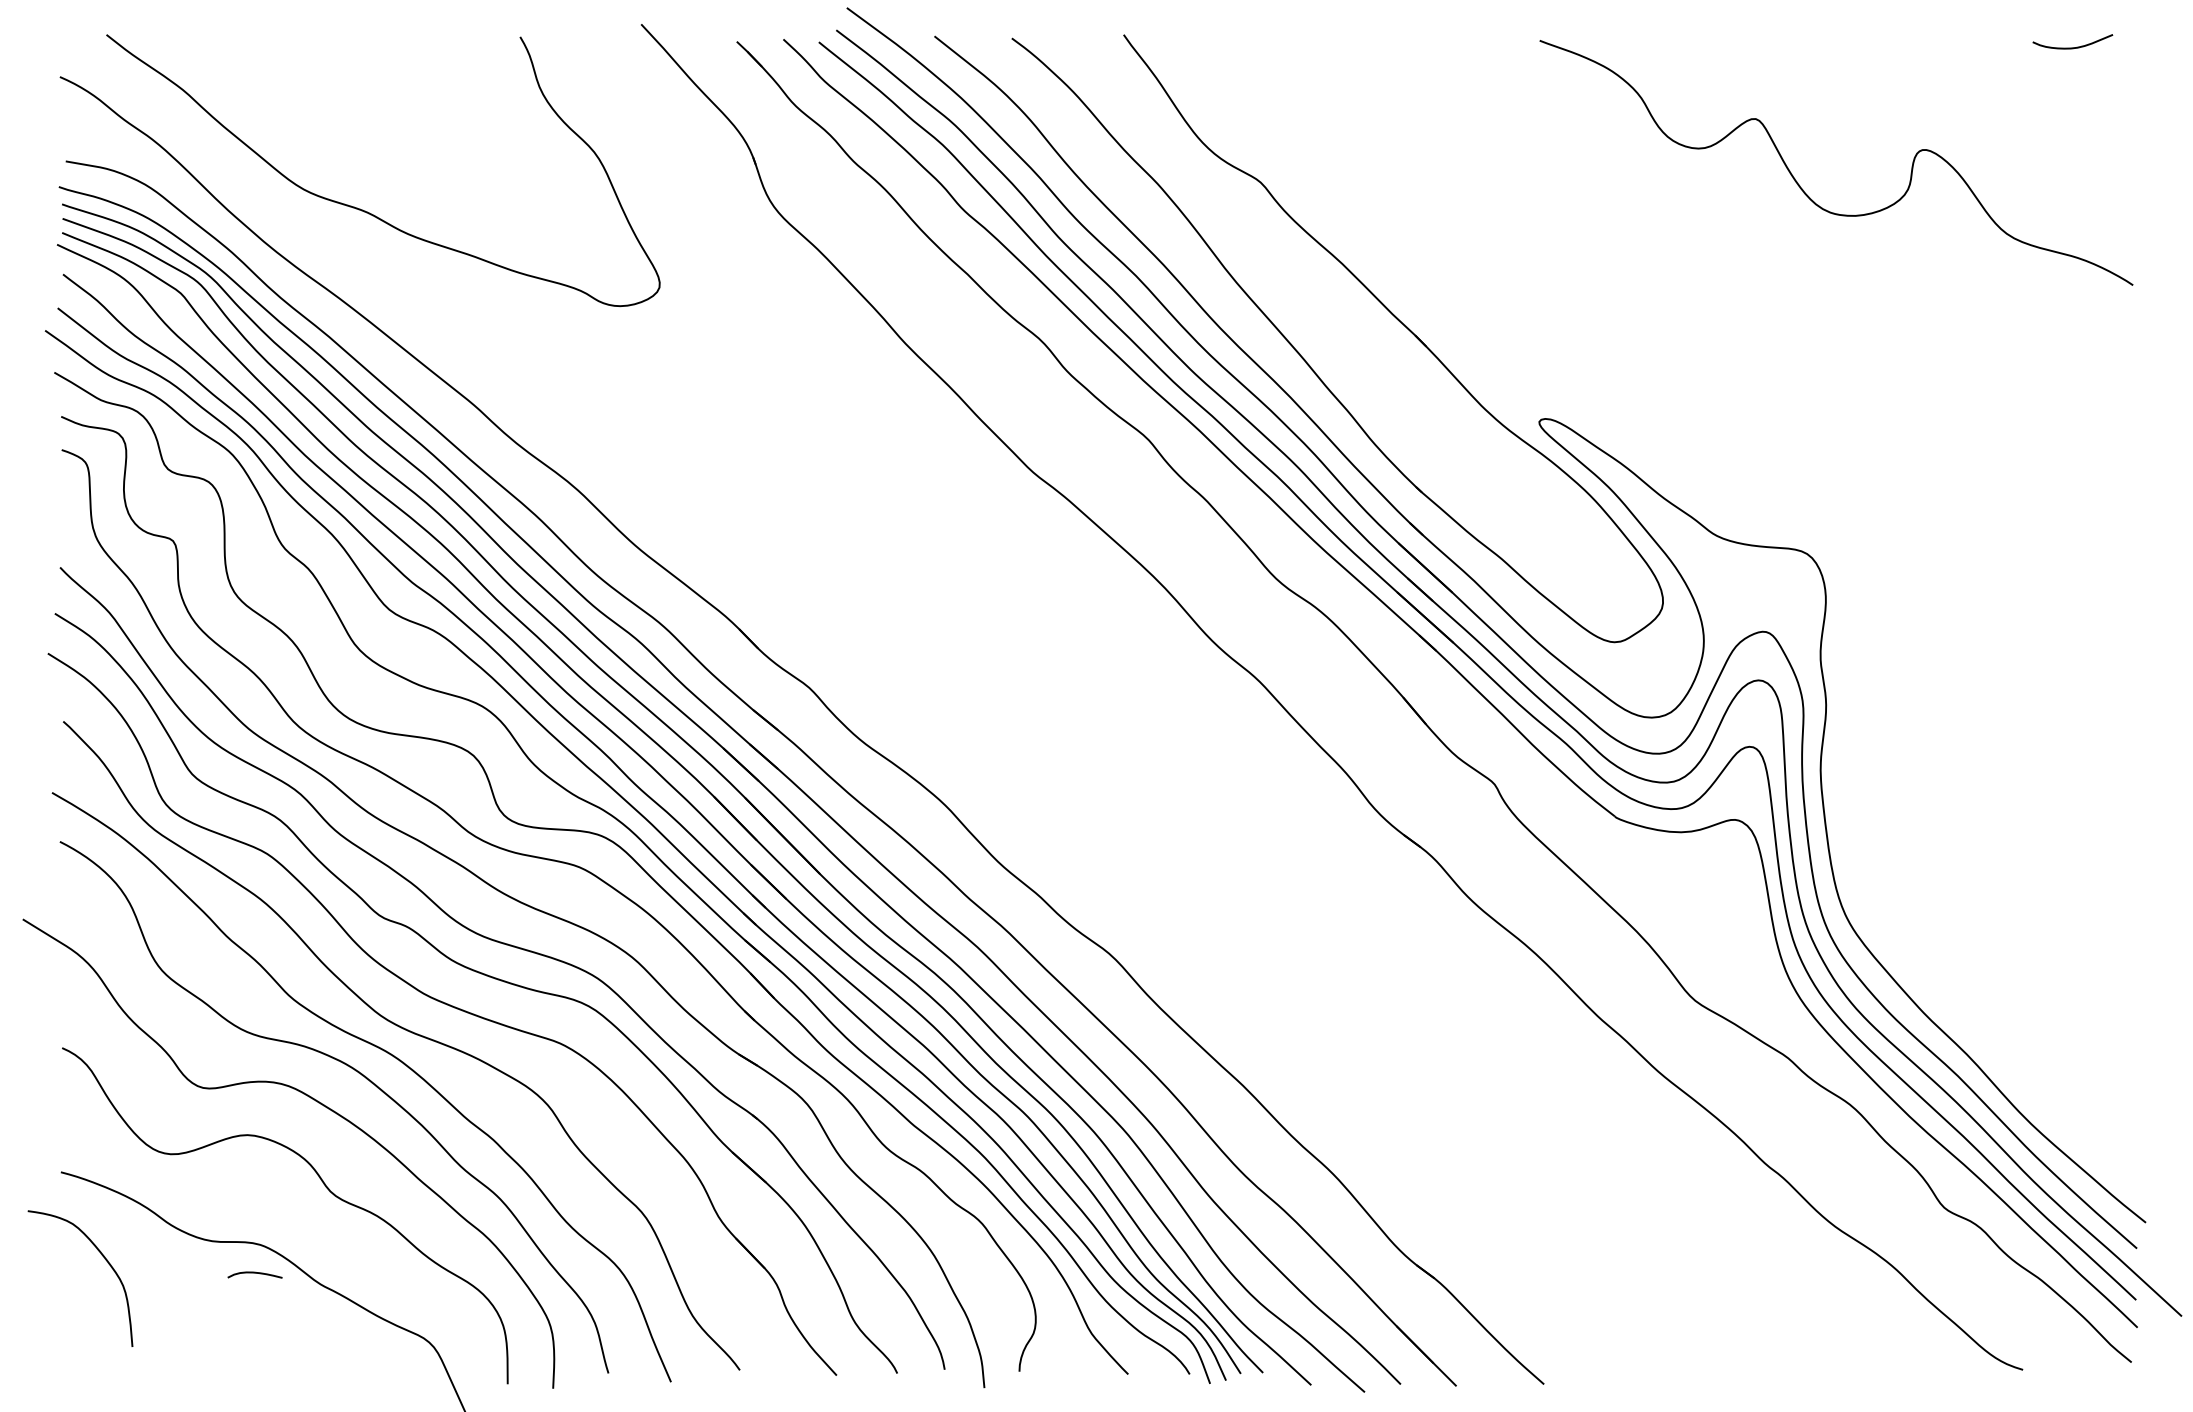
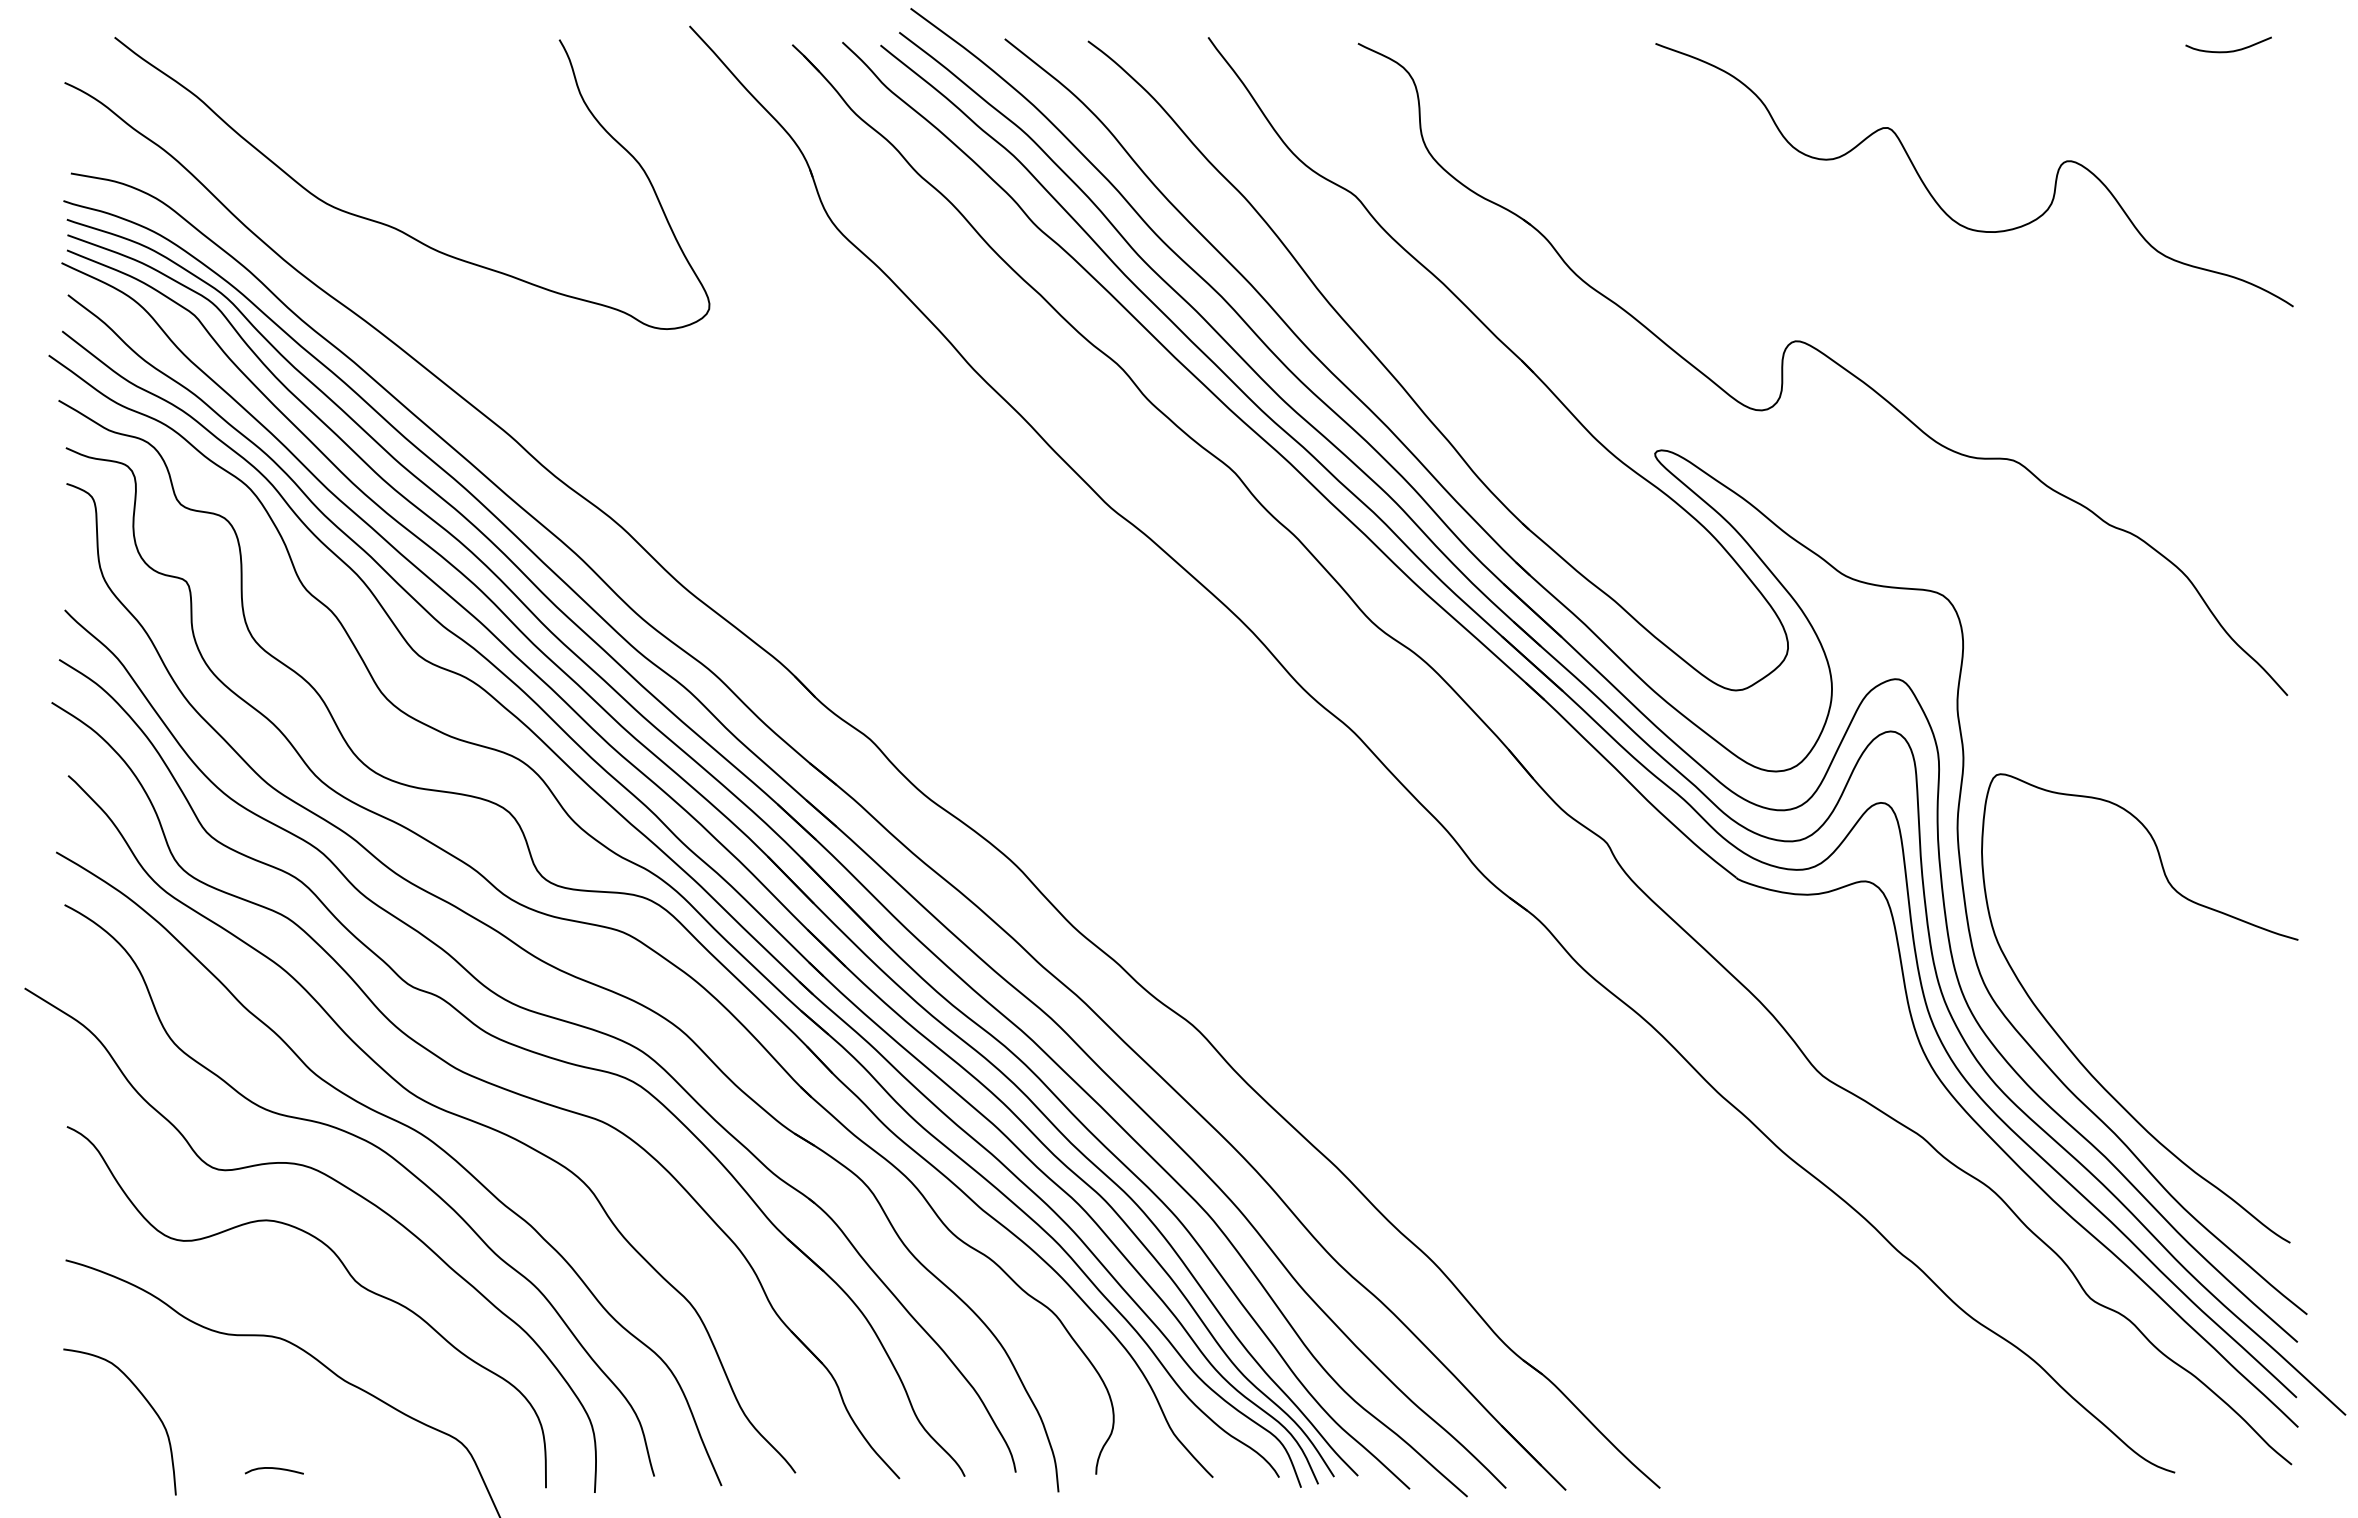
part: (1701, 334) -> (1829, 359), added
curve: (1932, 983) -> (2077, 1057), added
curve: (105, 1260) -> (146, 1402), moved
curve: (254, 1273) -> (273, 1469), moved

